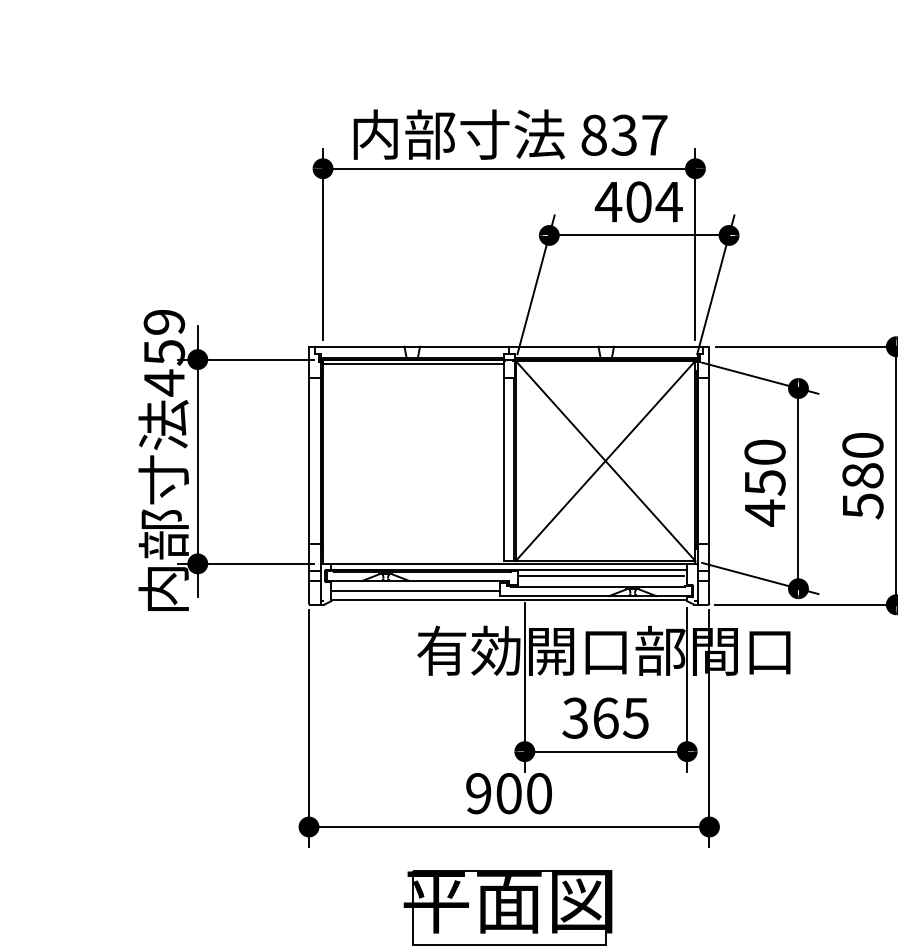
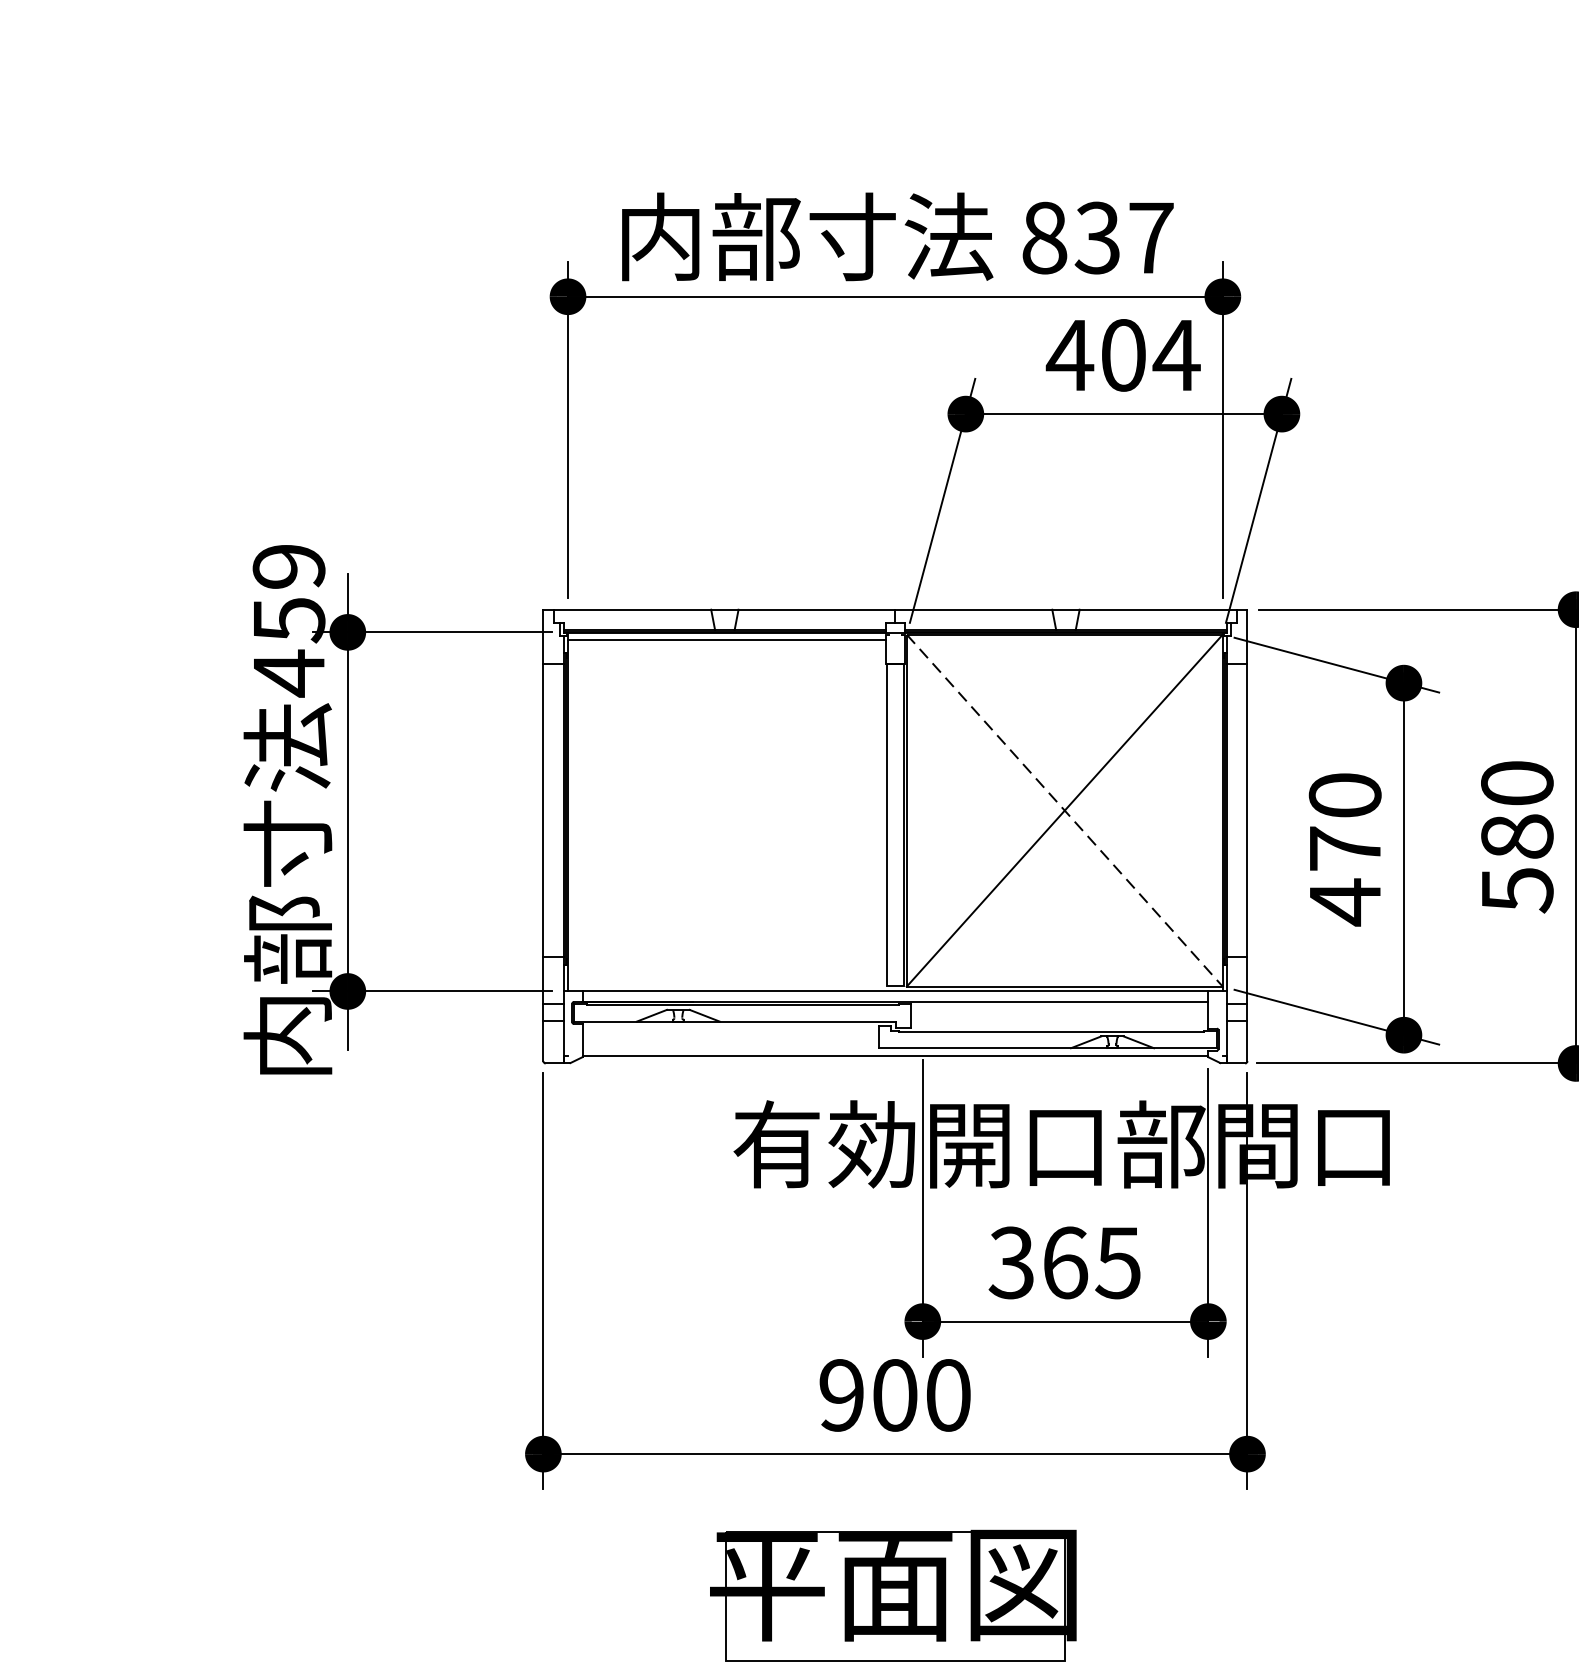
line: (605, 461) -> (1064, 811), solid -> dashed
text: (765, 483) -> (1345, 850), 450 -> 470
line: (600, 575) -> (1055, 1011), removed
line: (415, 591) -> (730, 1040), removed

